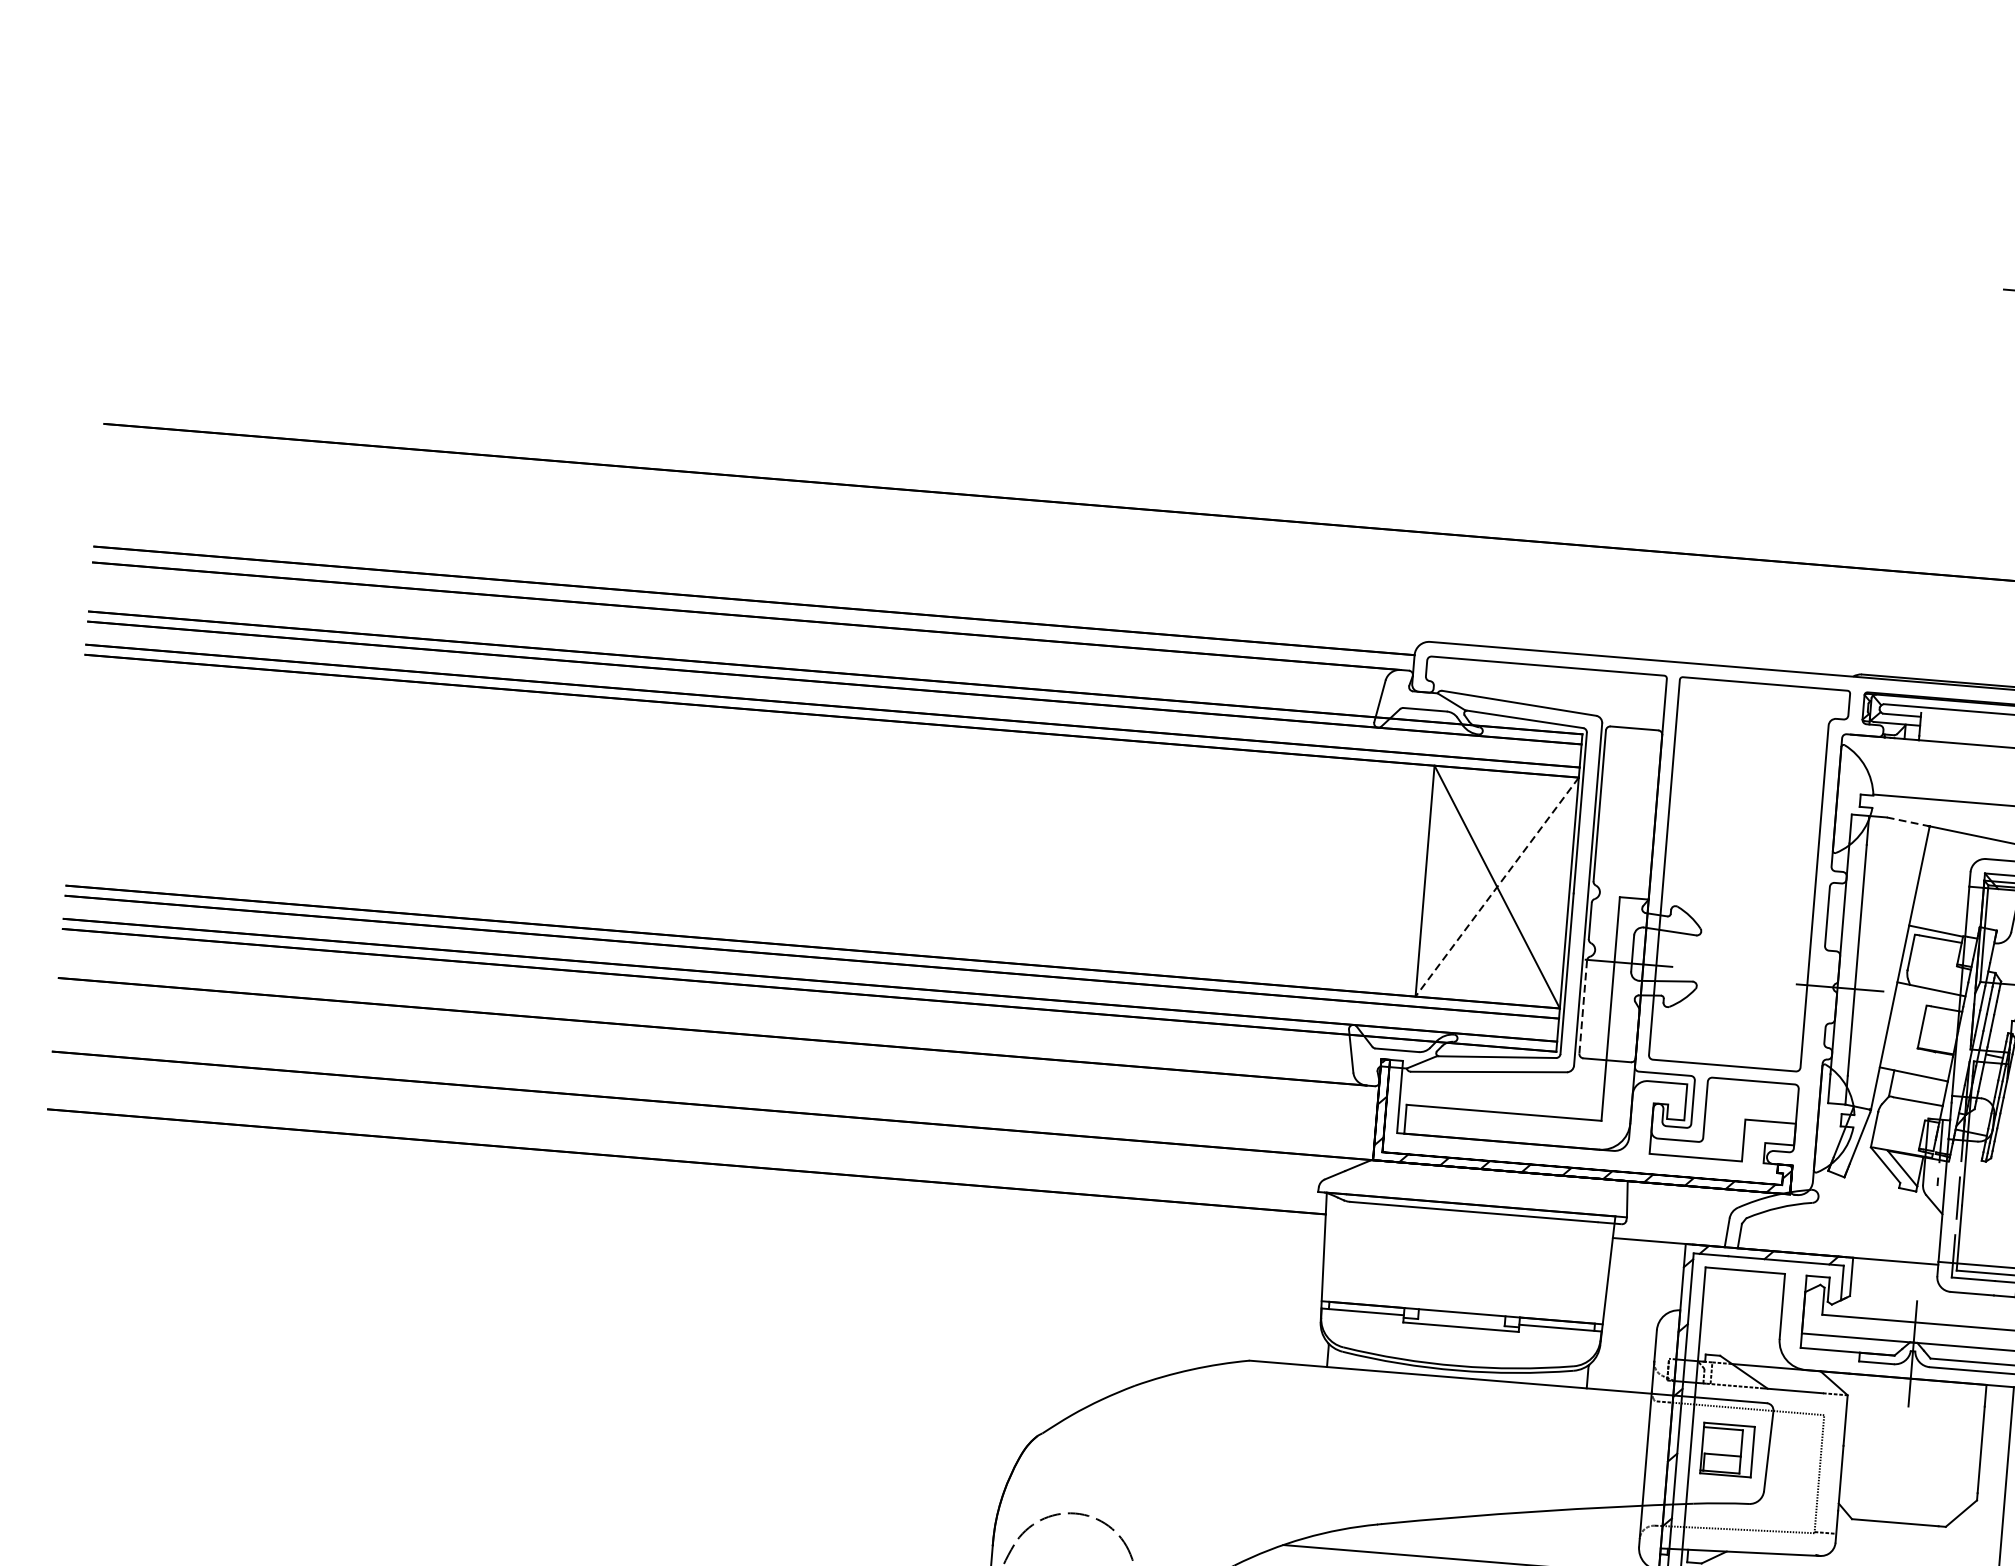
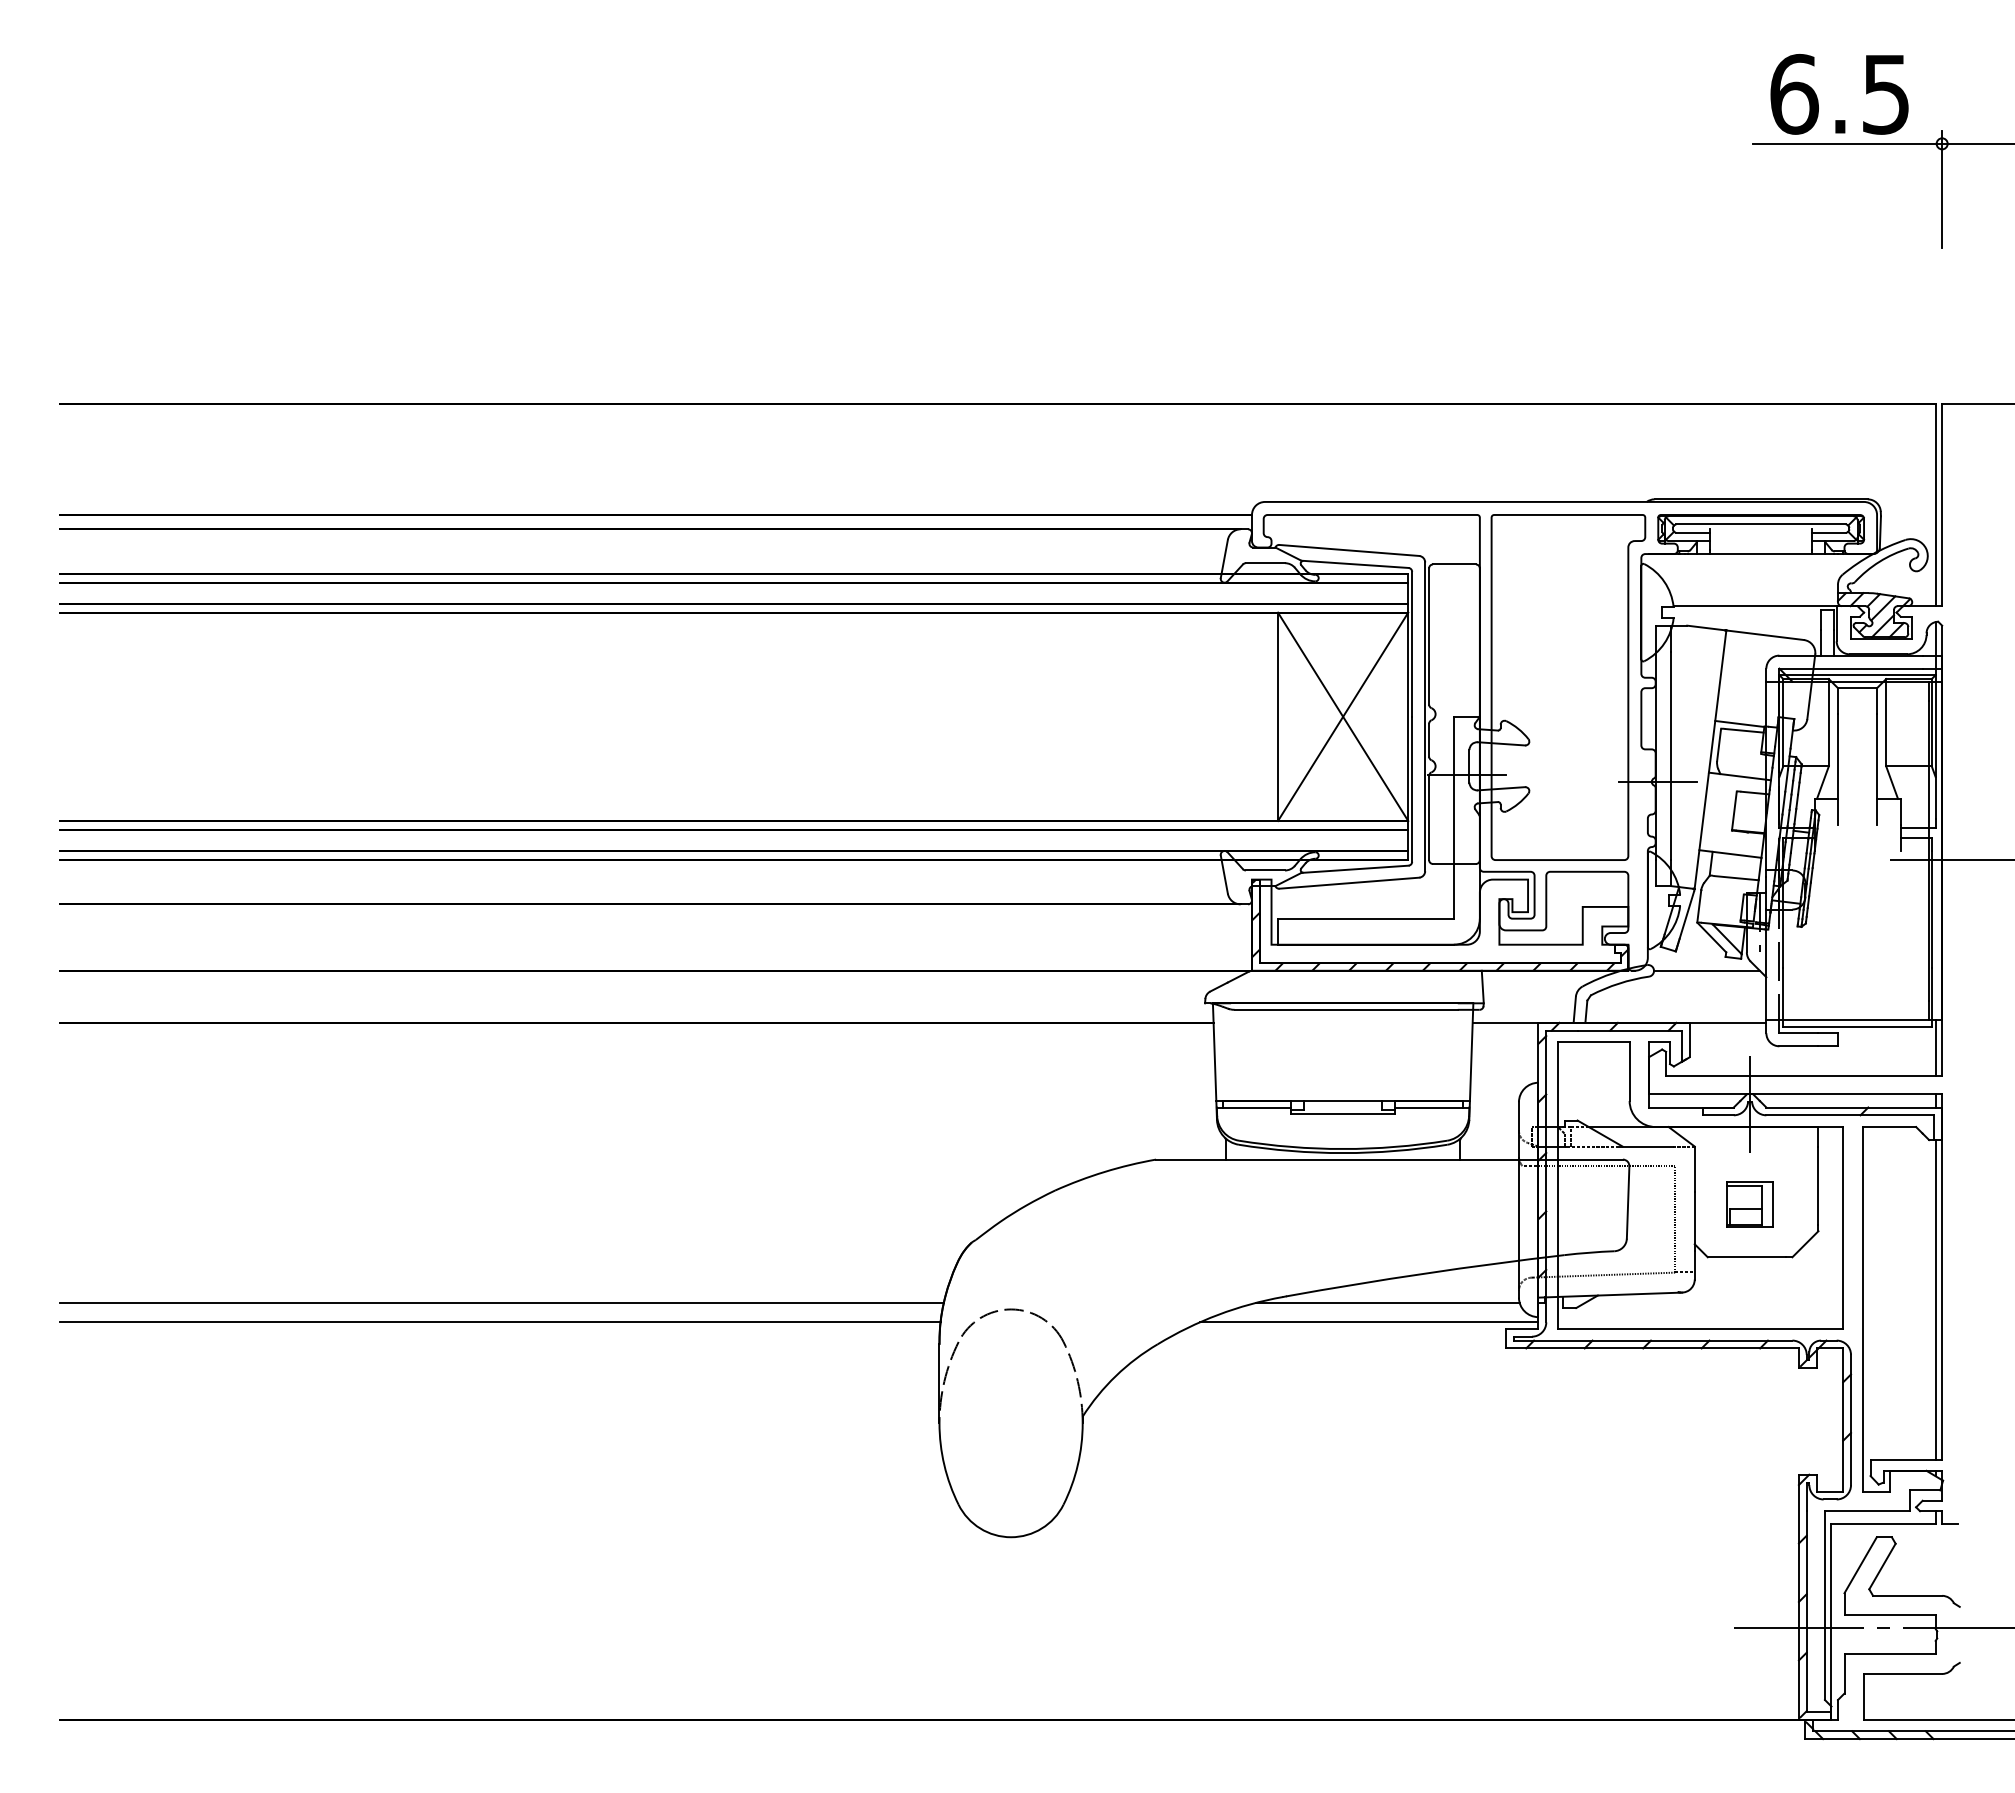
line: (1907, 822) -> (1706, 628), dashed -> solid
line: (1497, 886) -> (1343, 716), dashed -> solid
line: (1583, 1007) -> (1429, 818), dashed -> solid
line: (1876, 1201) -> (1706, 970), added
part: (1726, 1450) -> (1749, 1204), moved
line: (511, 1459) -> (501, 1302), added
line: (508, 1481) -> (500, 1322), added
line: (1493, 1540) -> (1387, 1302), added

